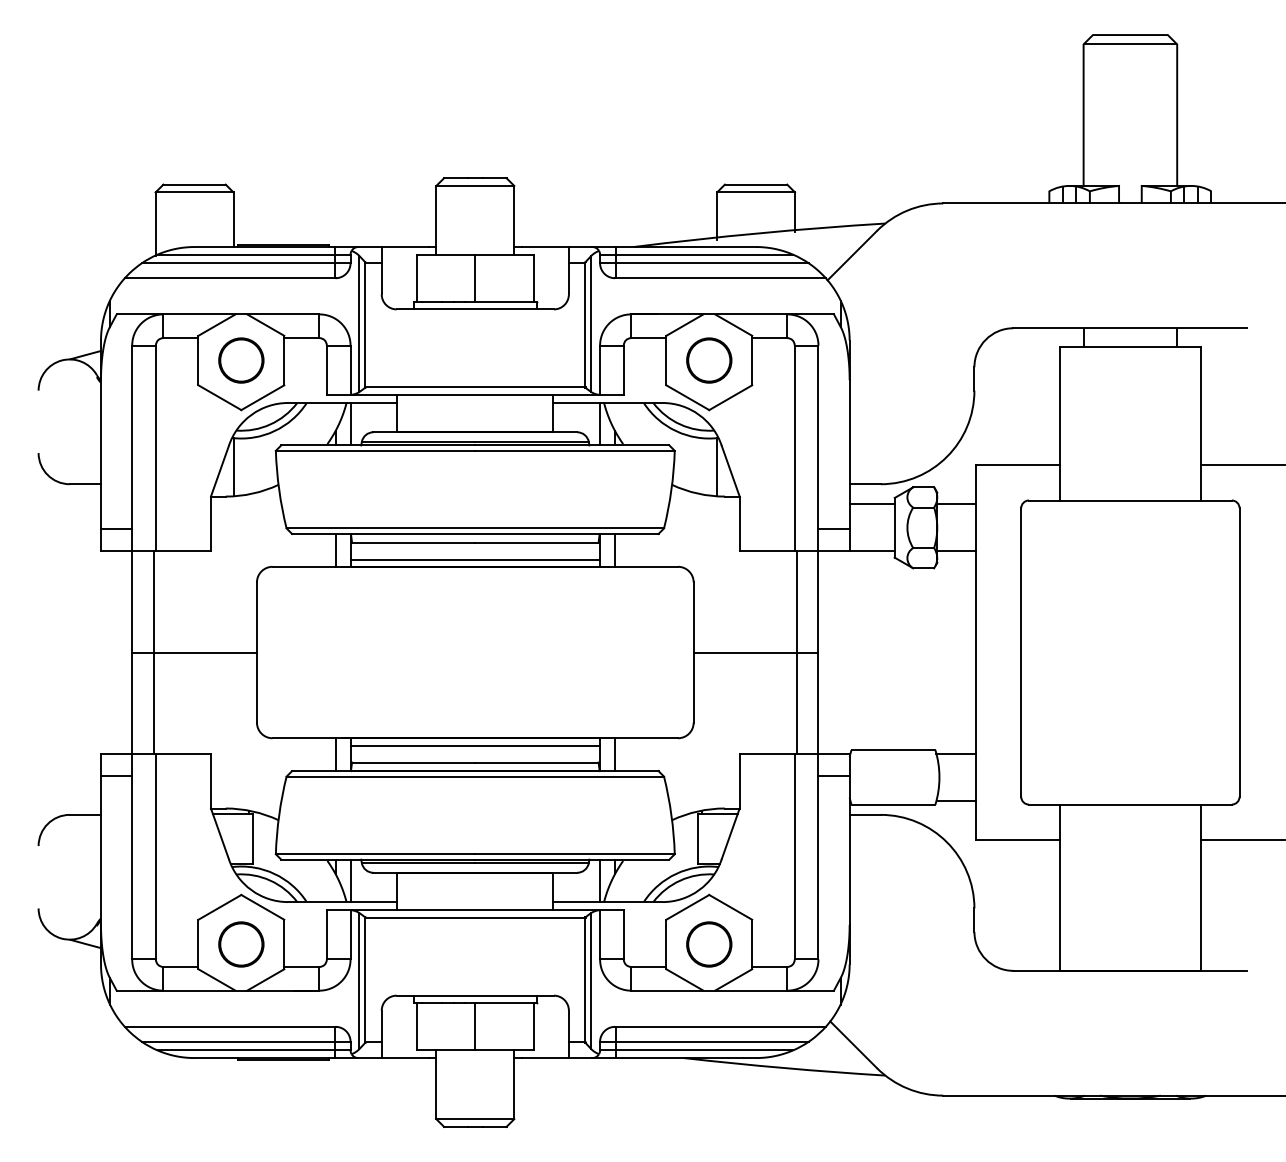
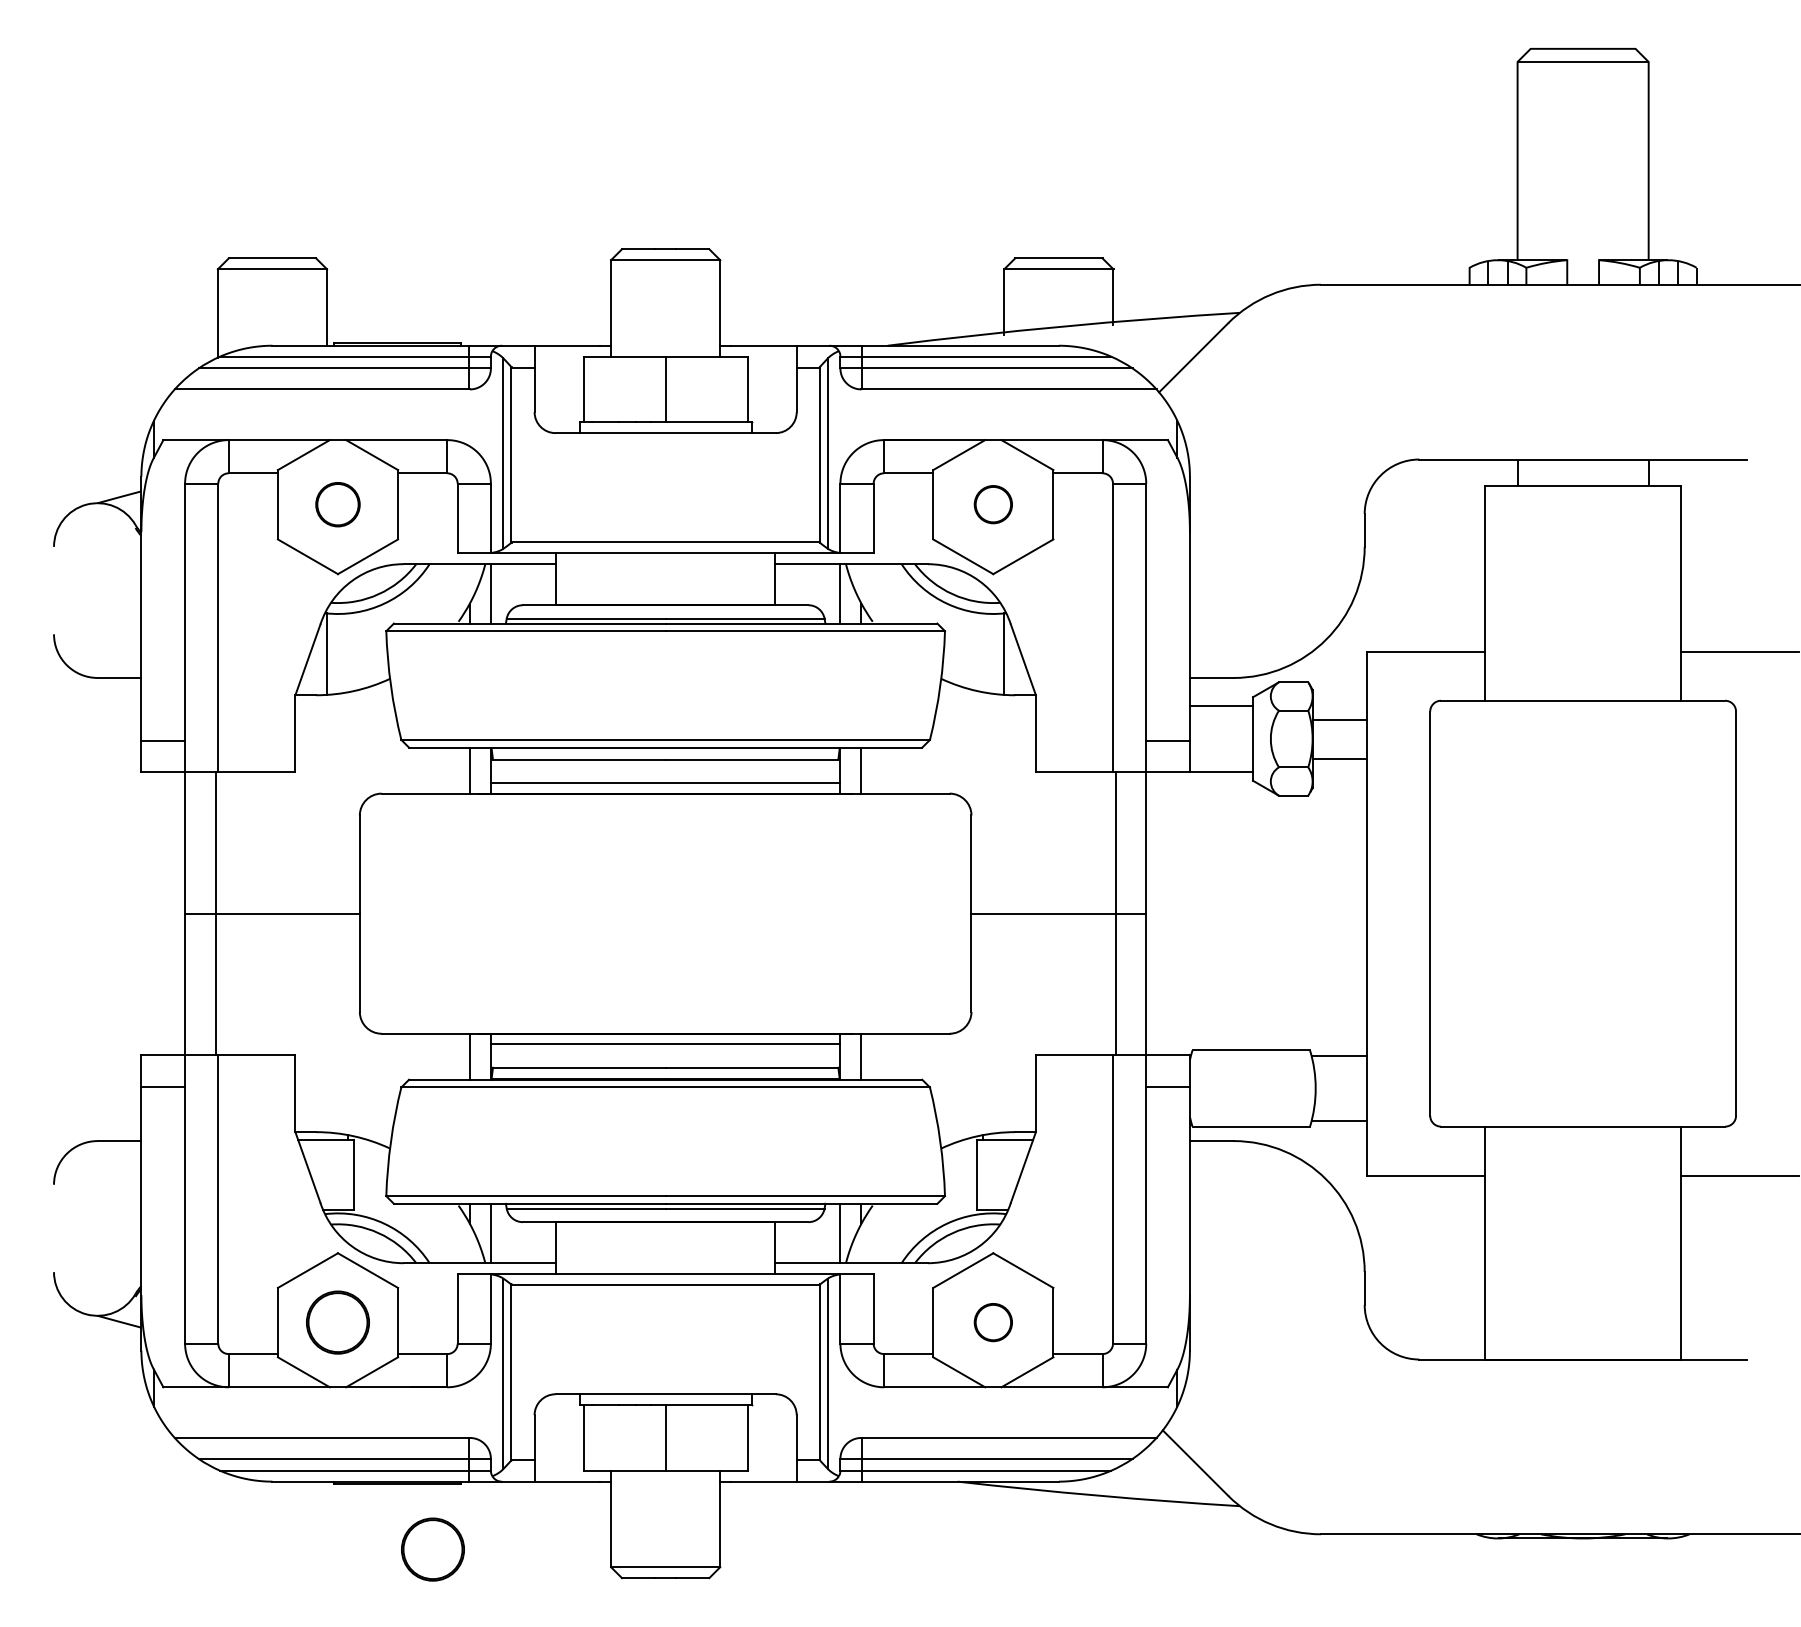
part: (241, 360) -> (337, 504), size x0.7
part: (709, 360) -> (993, 504), size x0.6
line: (956, 504) -> (1339, 759), moved
line: (956, 551) -> (1339, 719), moved
part: (709, 944) -> (993, 1322), size x0.6
circle: (308, 1106) -> (432, 1549), added

